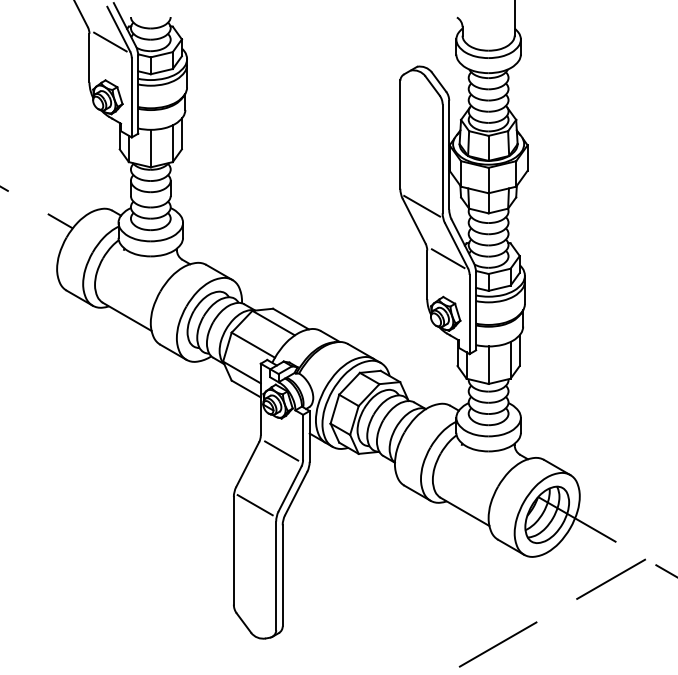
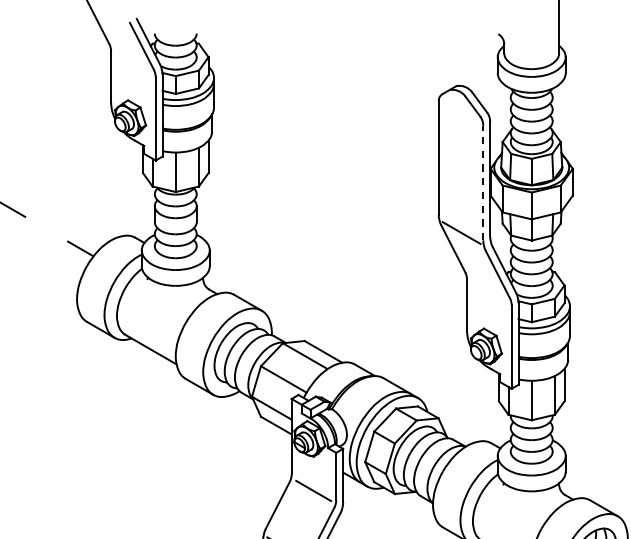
line: (110, 41) -> (133, 59), removed
line: (442, 158) -> (483, 182), solid -> dashed
line: (447, 258) -> (488, 288), removed

